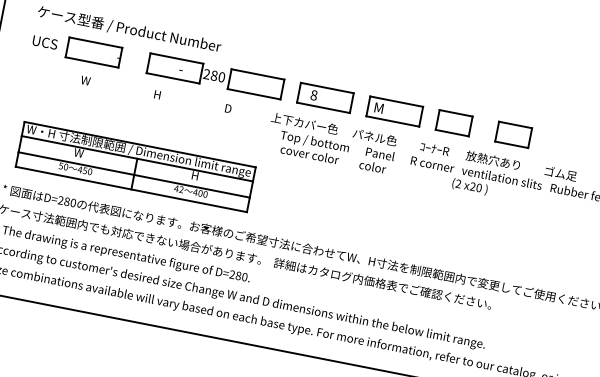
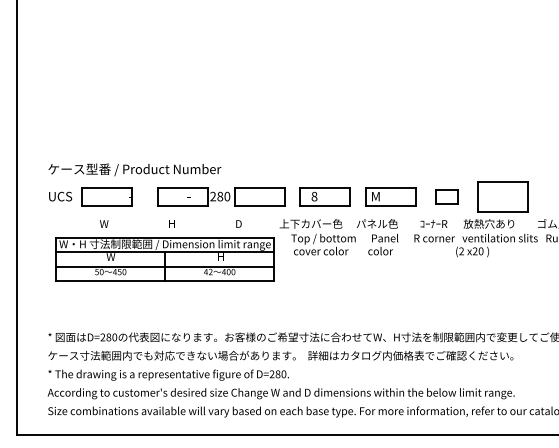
part: (453, 122) -> (446, 196), size x0.7
part: (513, 134) -> (502, 196), size x1.6
part: (135, 166) -> (164, 259), moved

